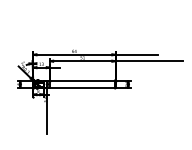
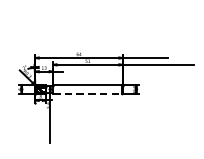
line: (82, 88) -> (87, 93), solid -> dashed

